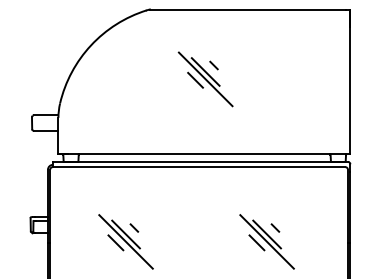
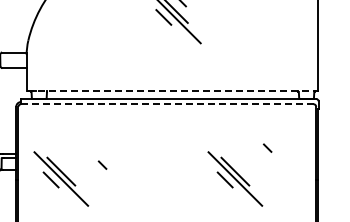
line: (202, 153) -> (170, 90), solid -> dashed
line: (198, 167) -> (166, 104), solid -> dashed
line: (275, 227) -> (267, 147), moved
part: (125, 241) -> (60, 178), moved

